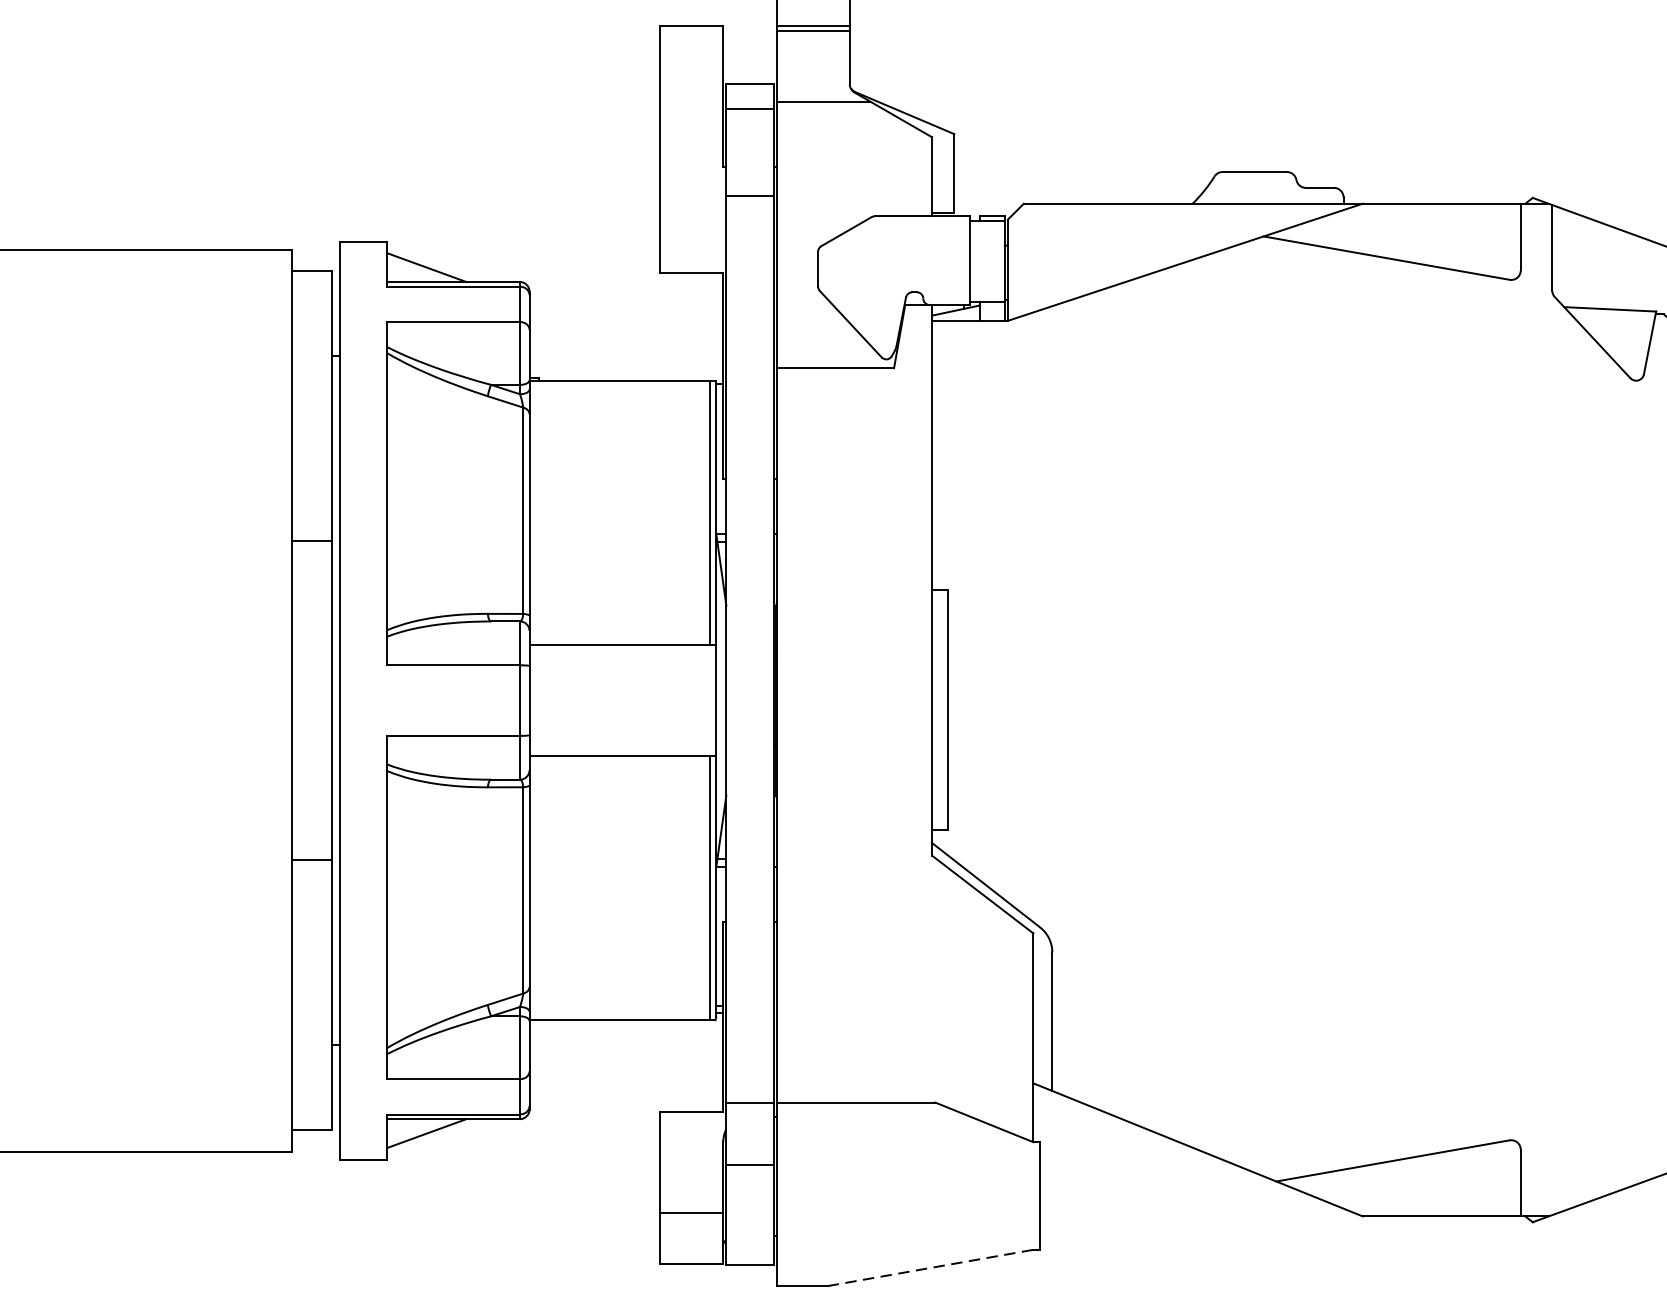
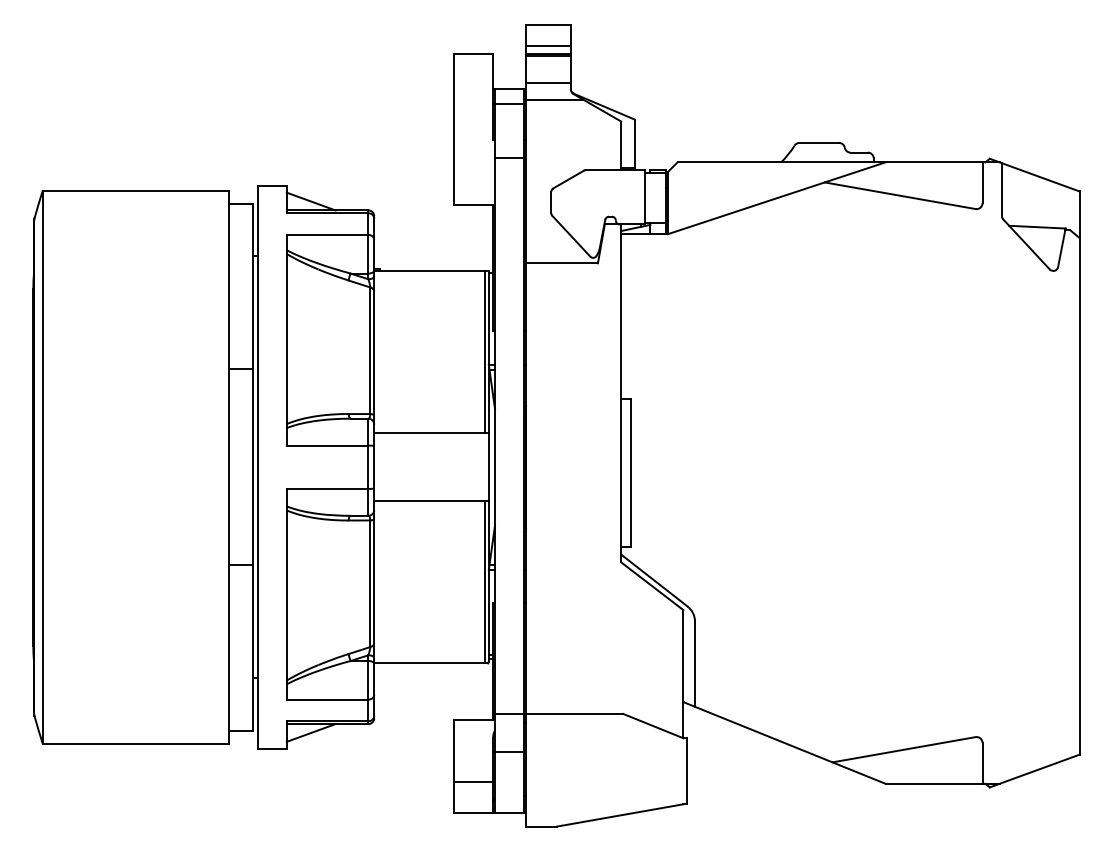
line: (813, 14) -> (548, 46), added
line: (813, 73) -> (548, 82), added
line: (930, 1268) -> (620, 815), dashed -> solid

